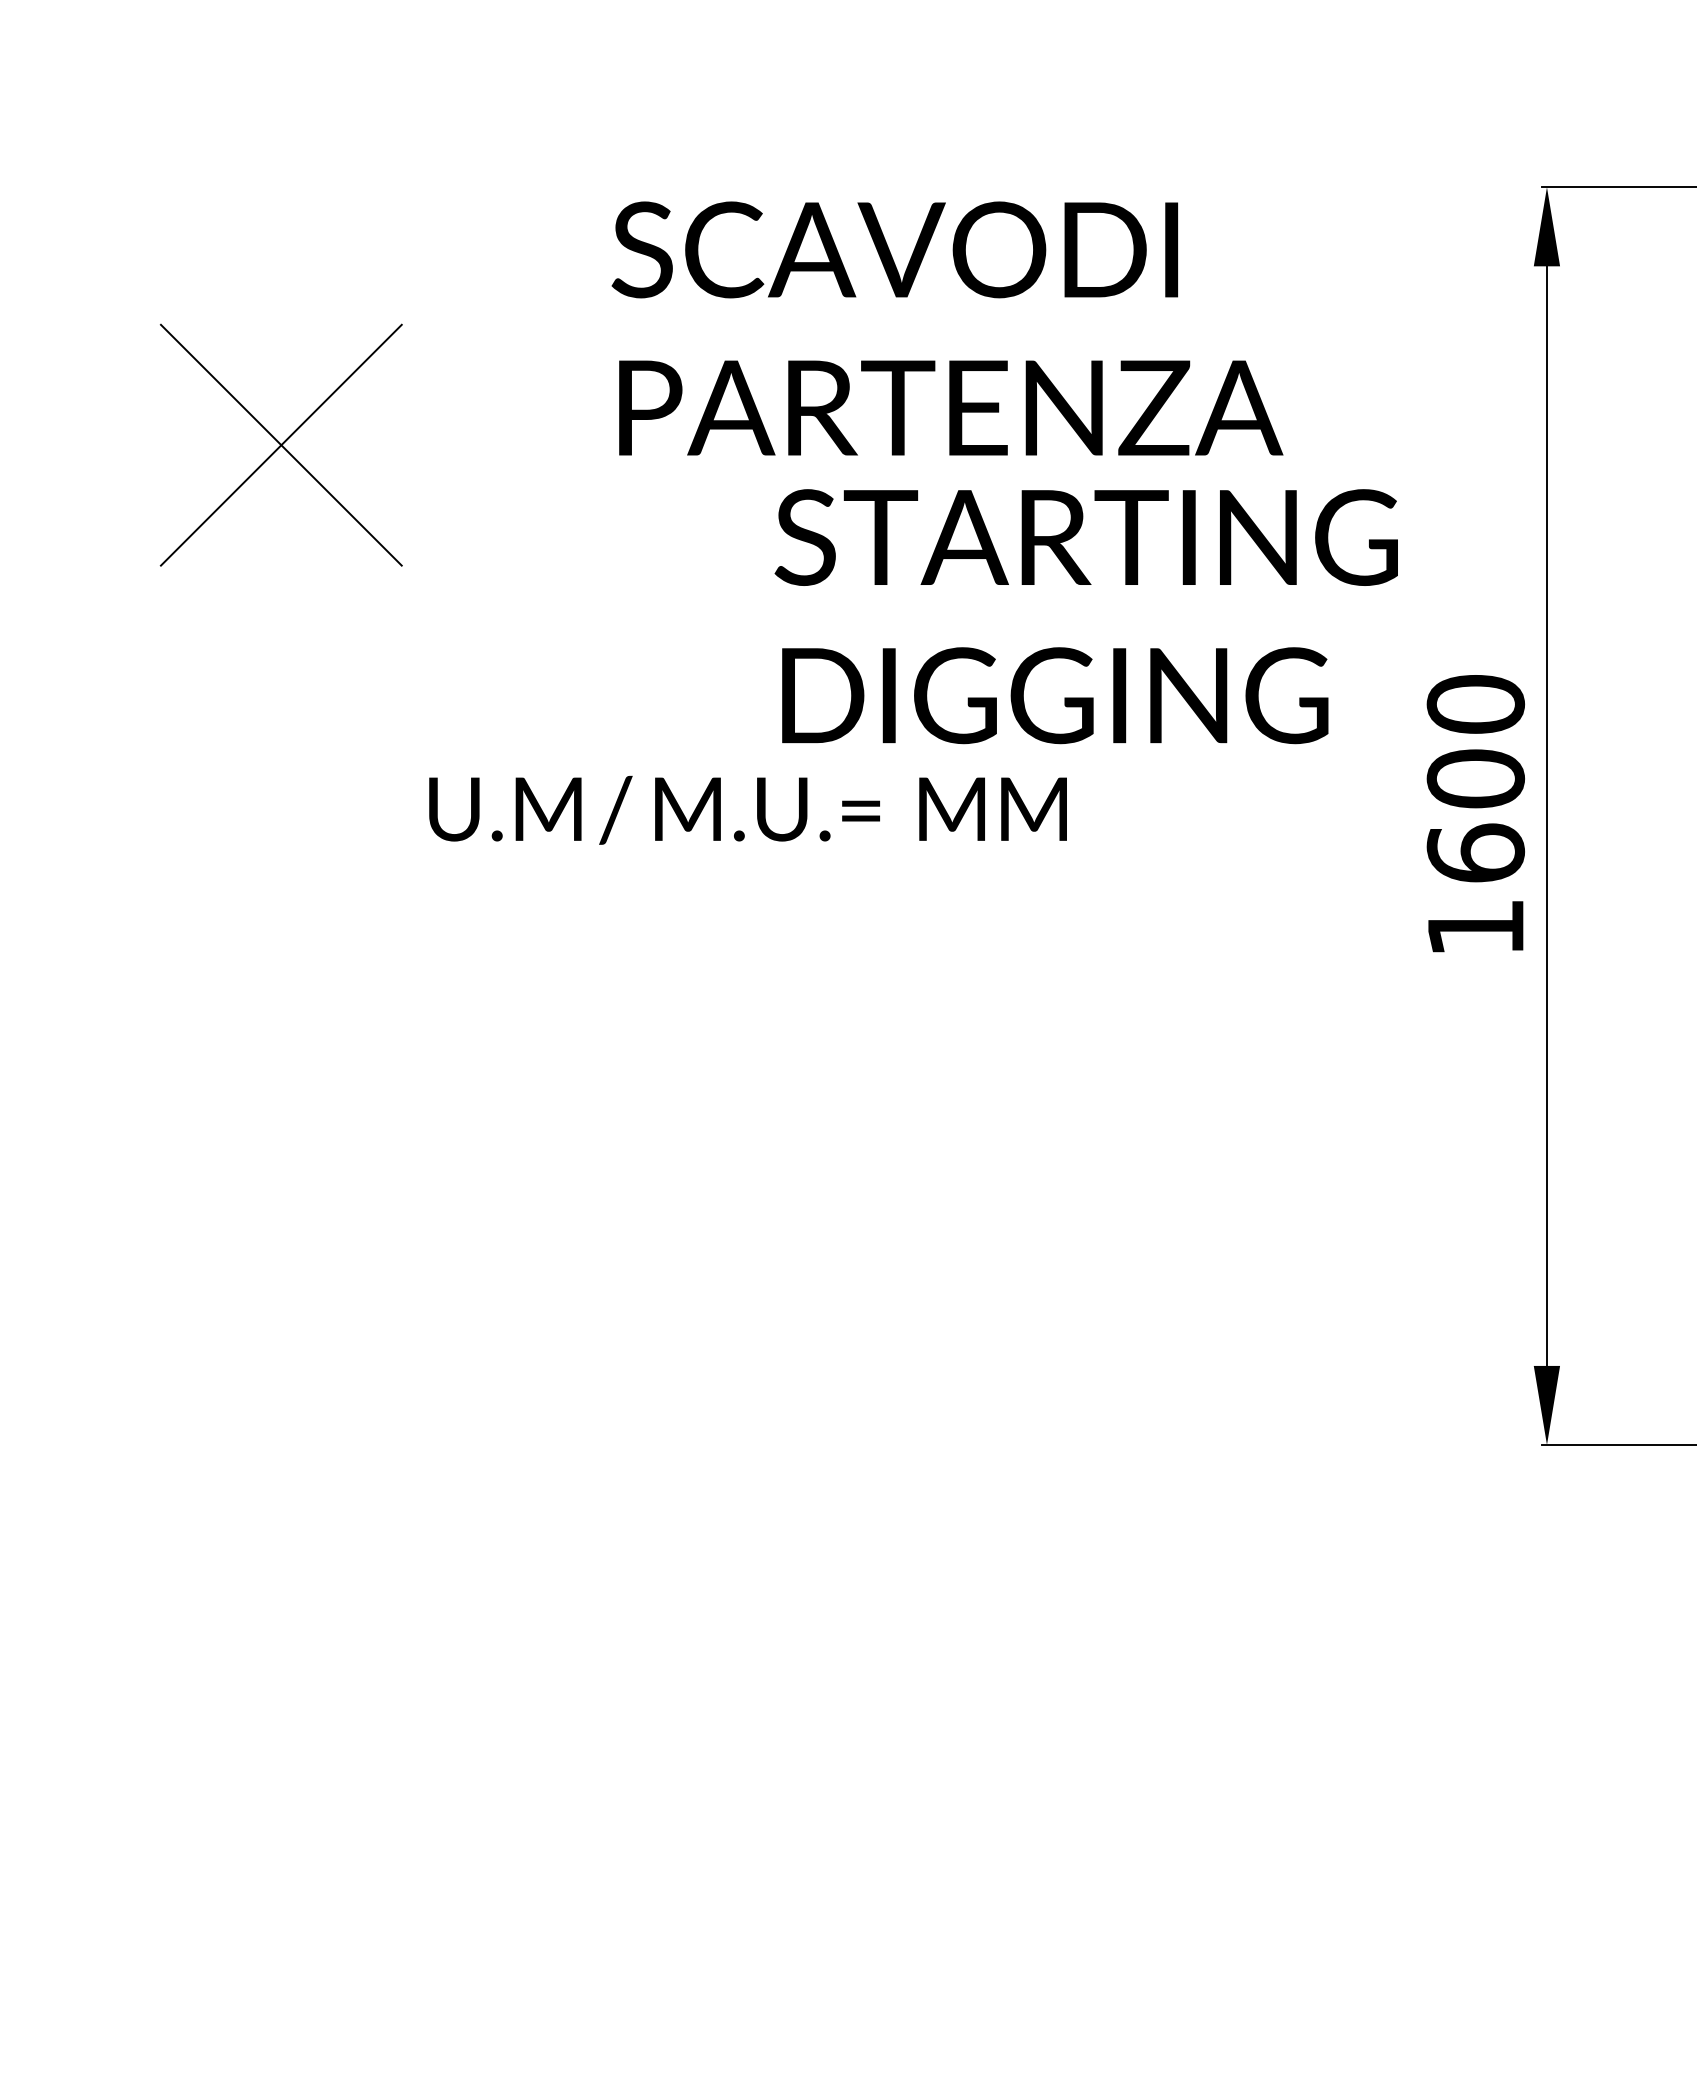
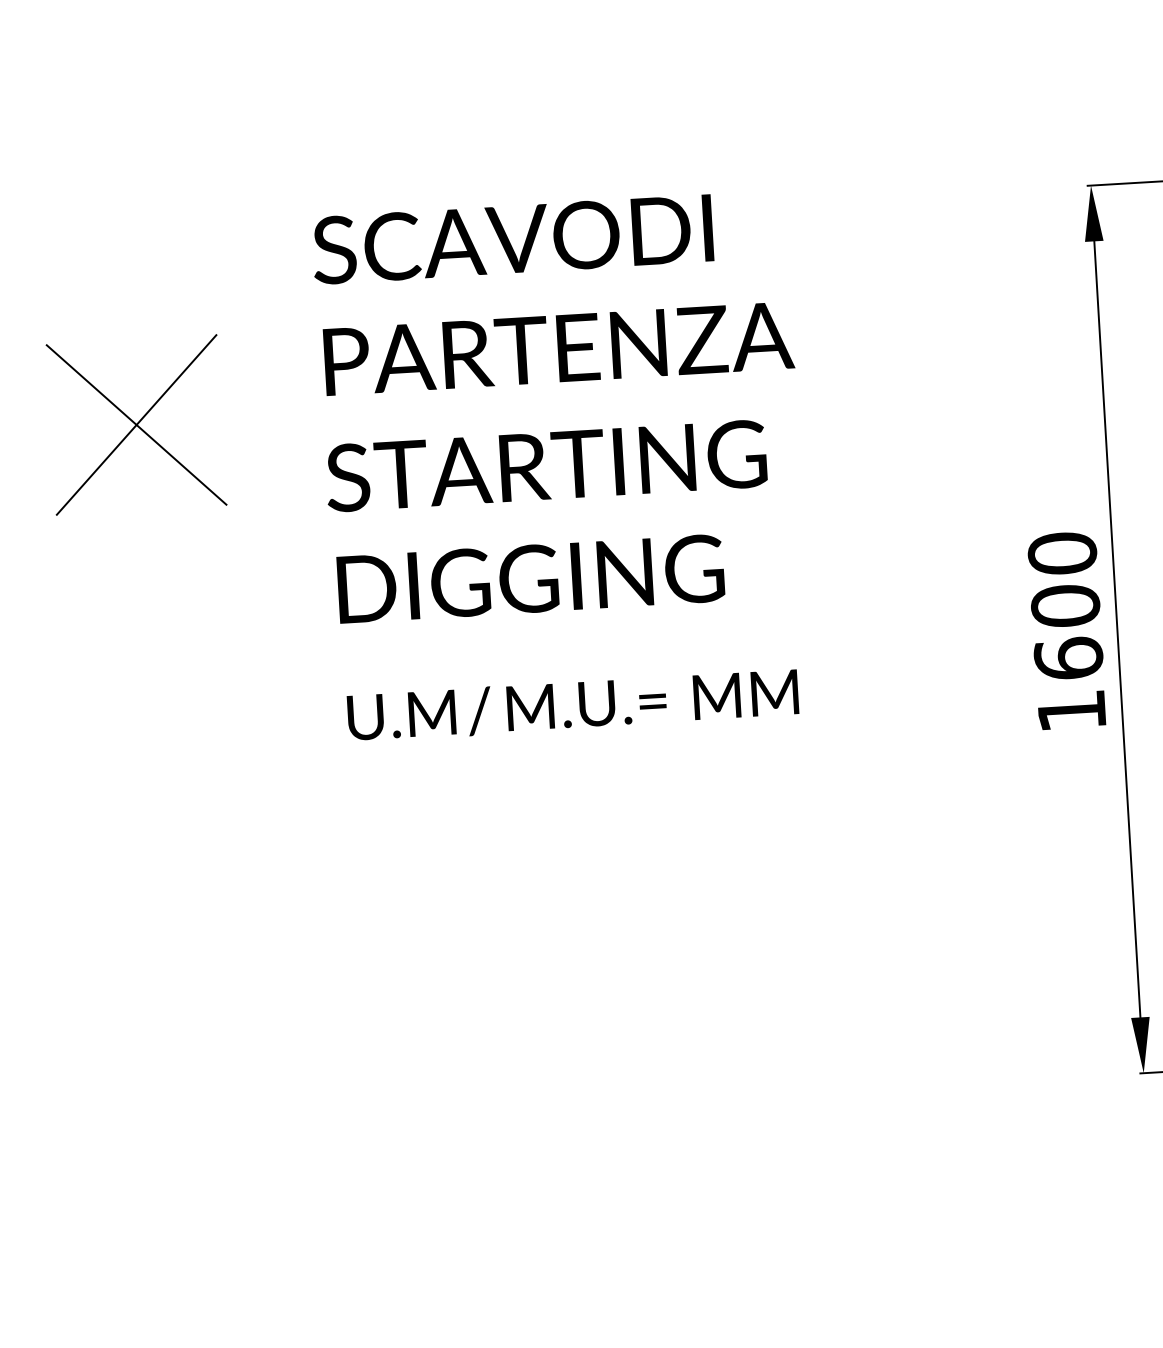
text: (947, 328) -> (553, 292), moved
part: (280, 444) -> (135, 424), moved
text: (1085, 616) -> (548, 521), moved
text: (747, 809) -> (572, 705), moved

